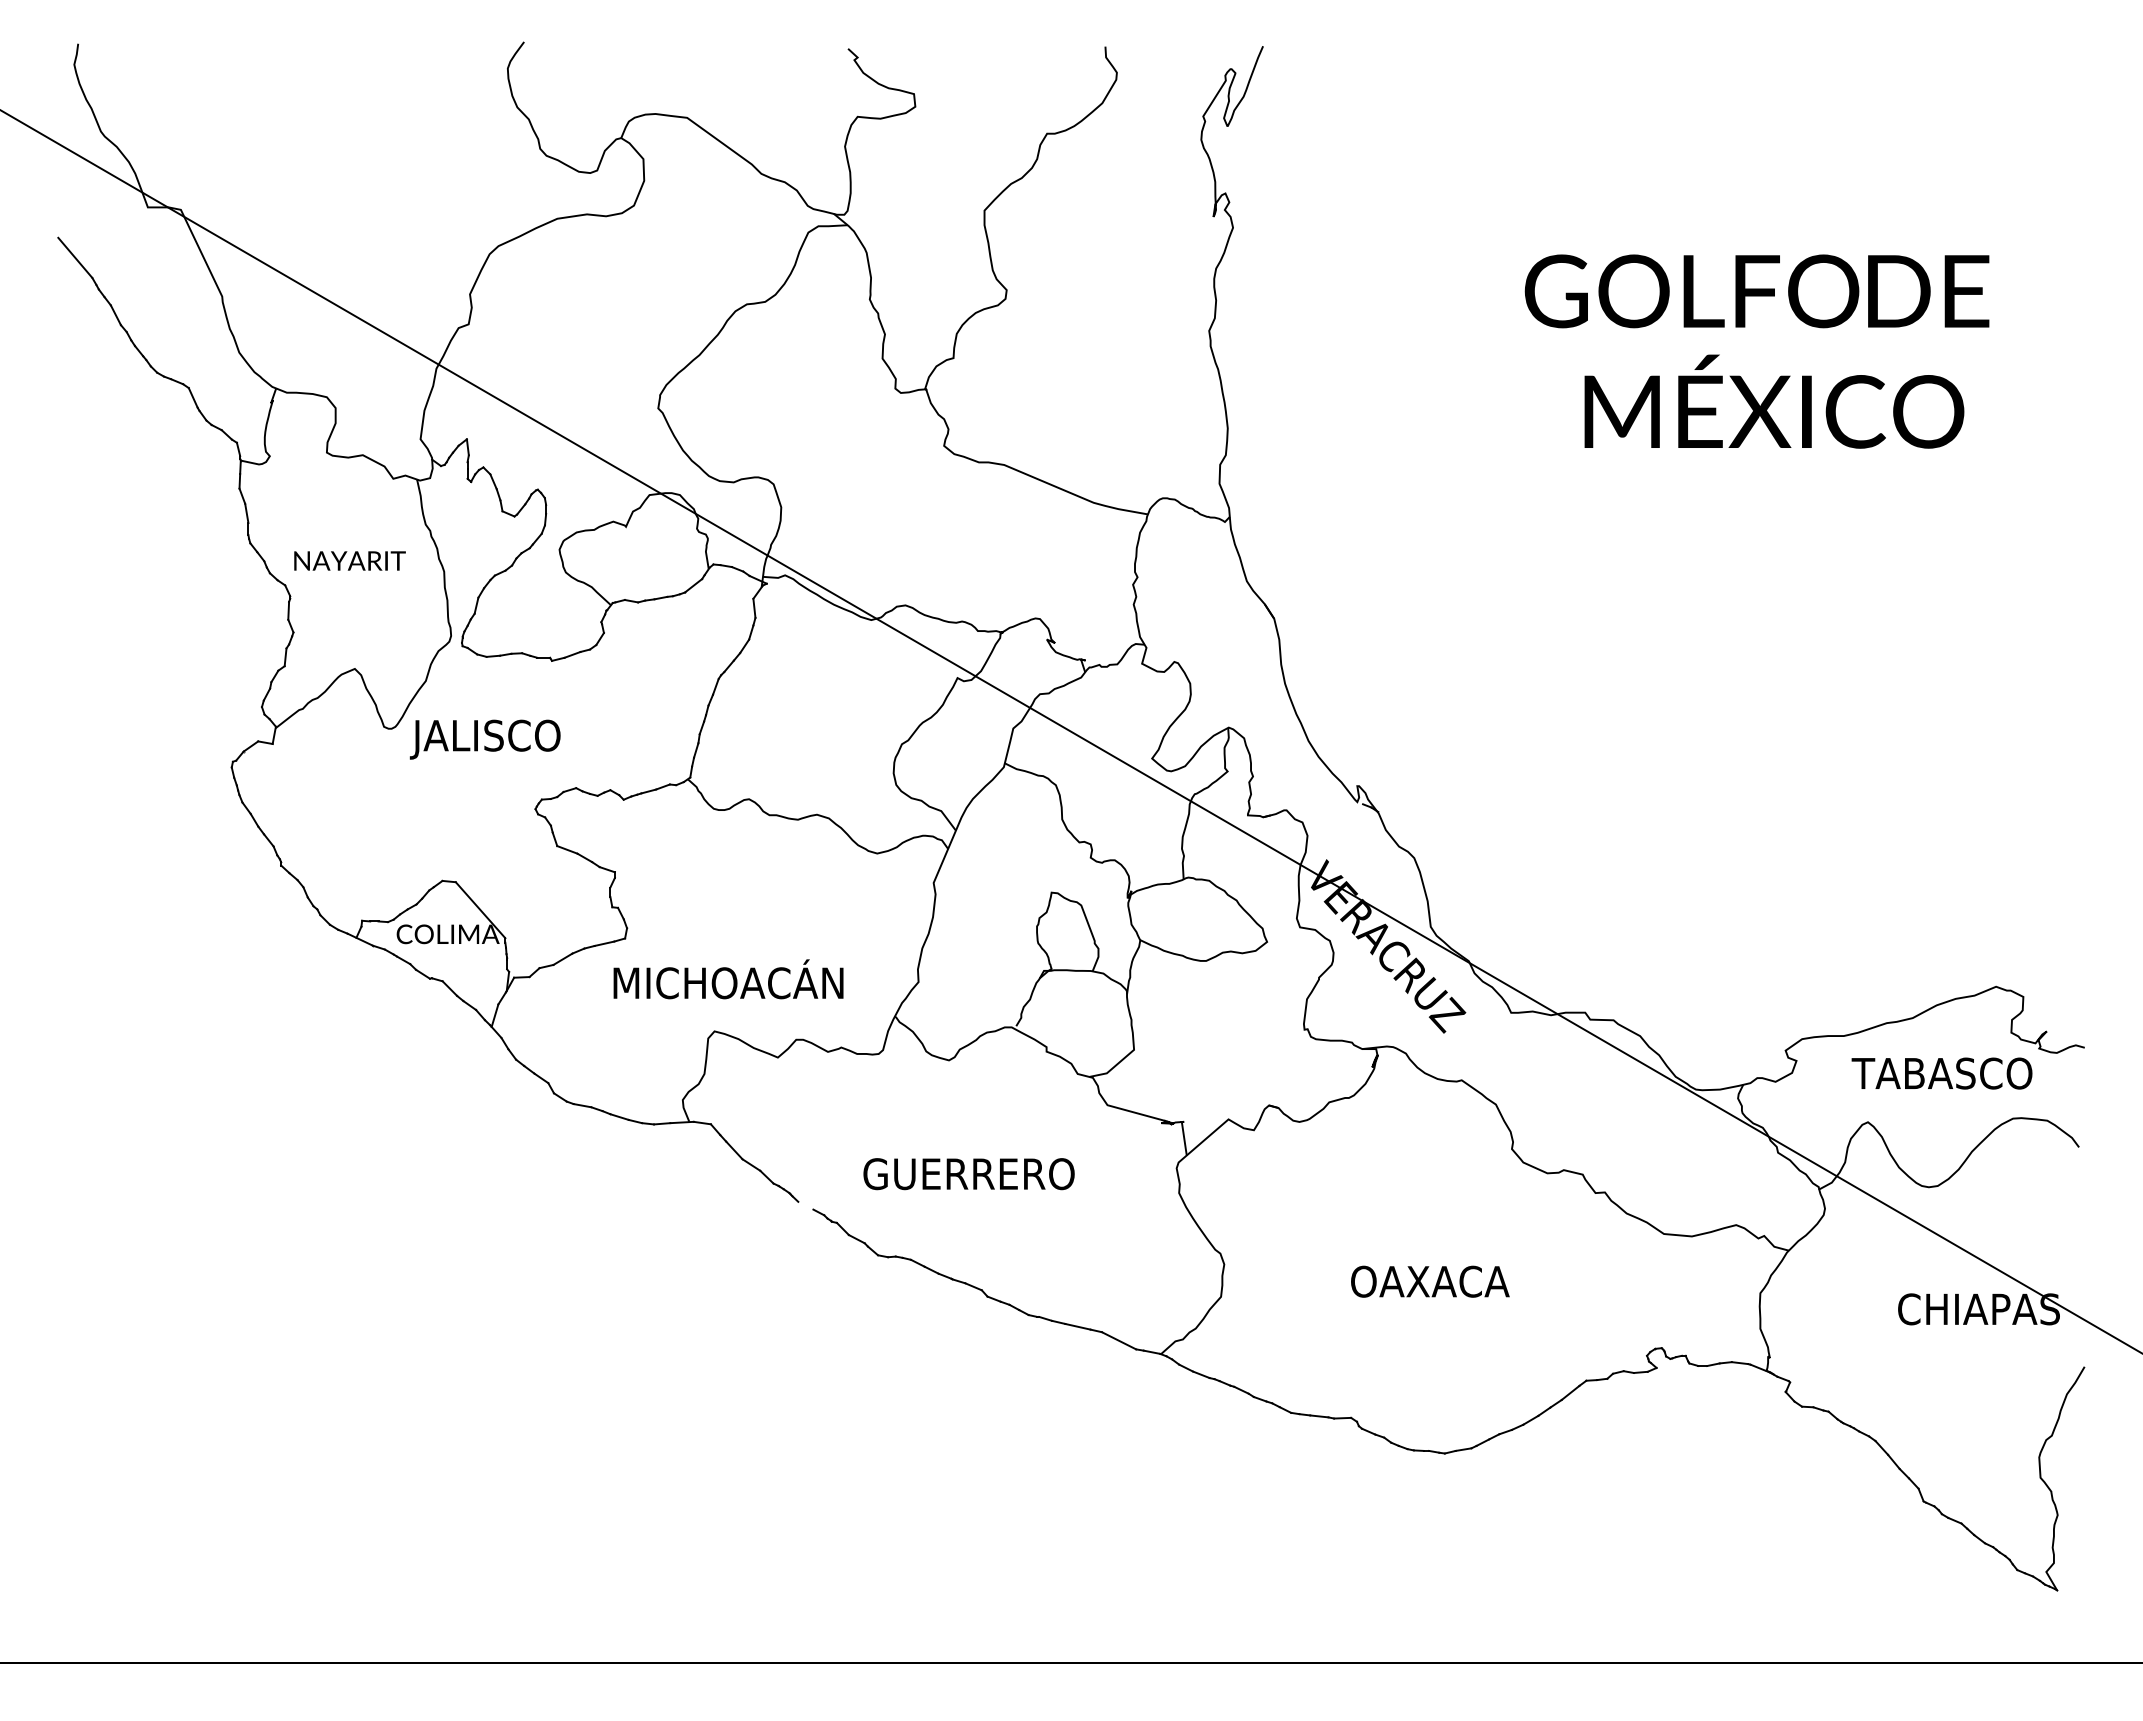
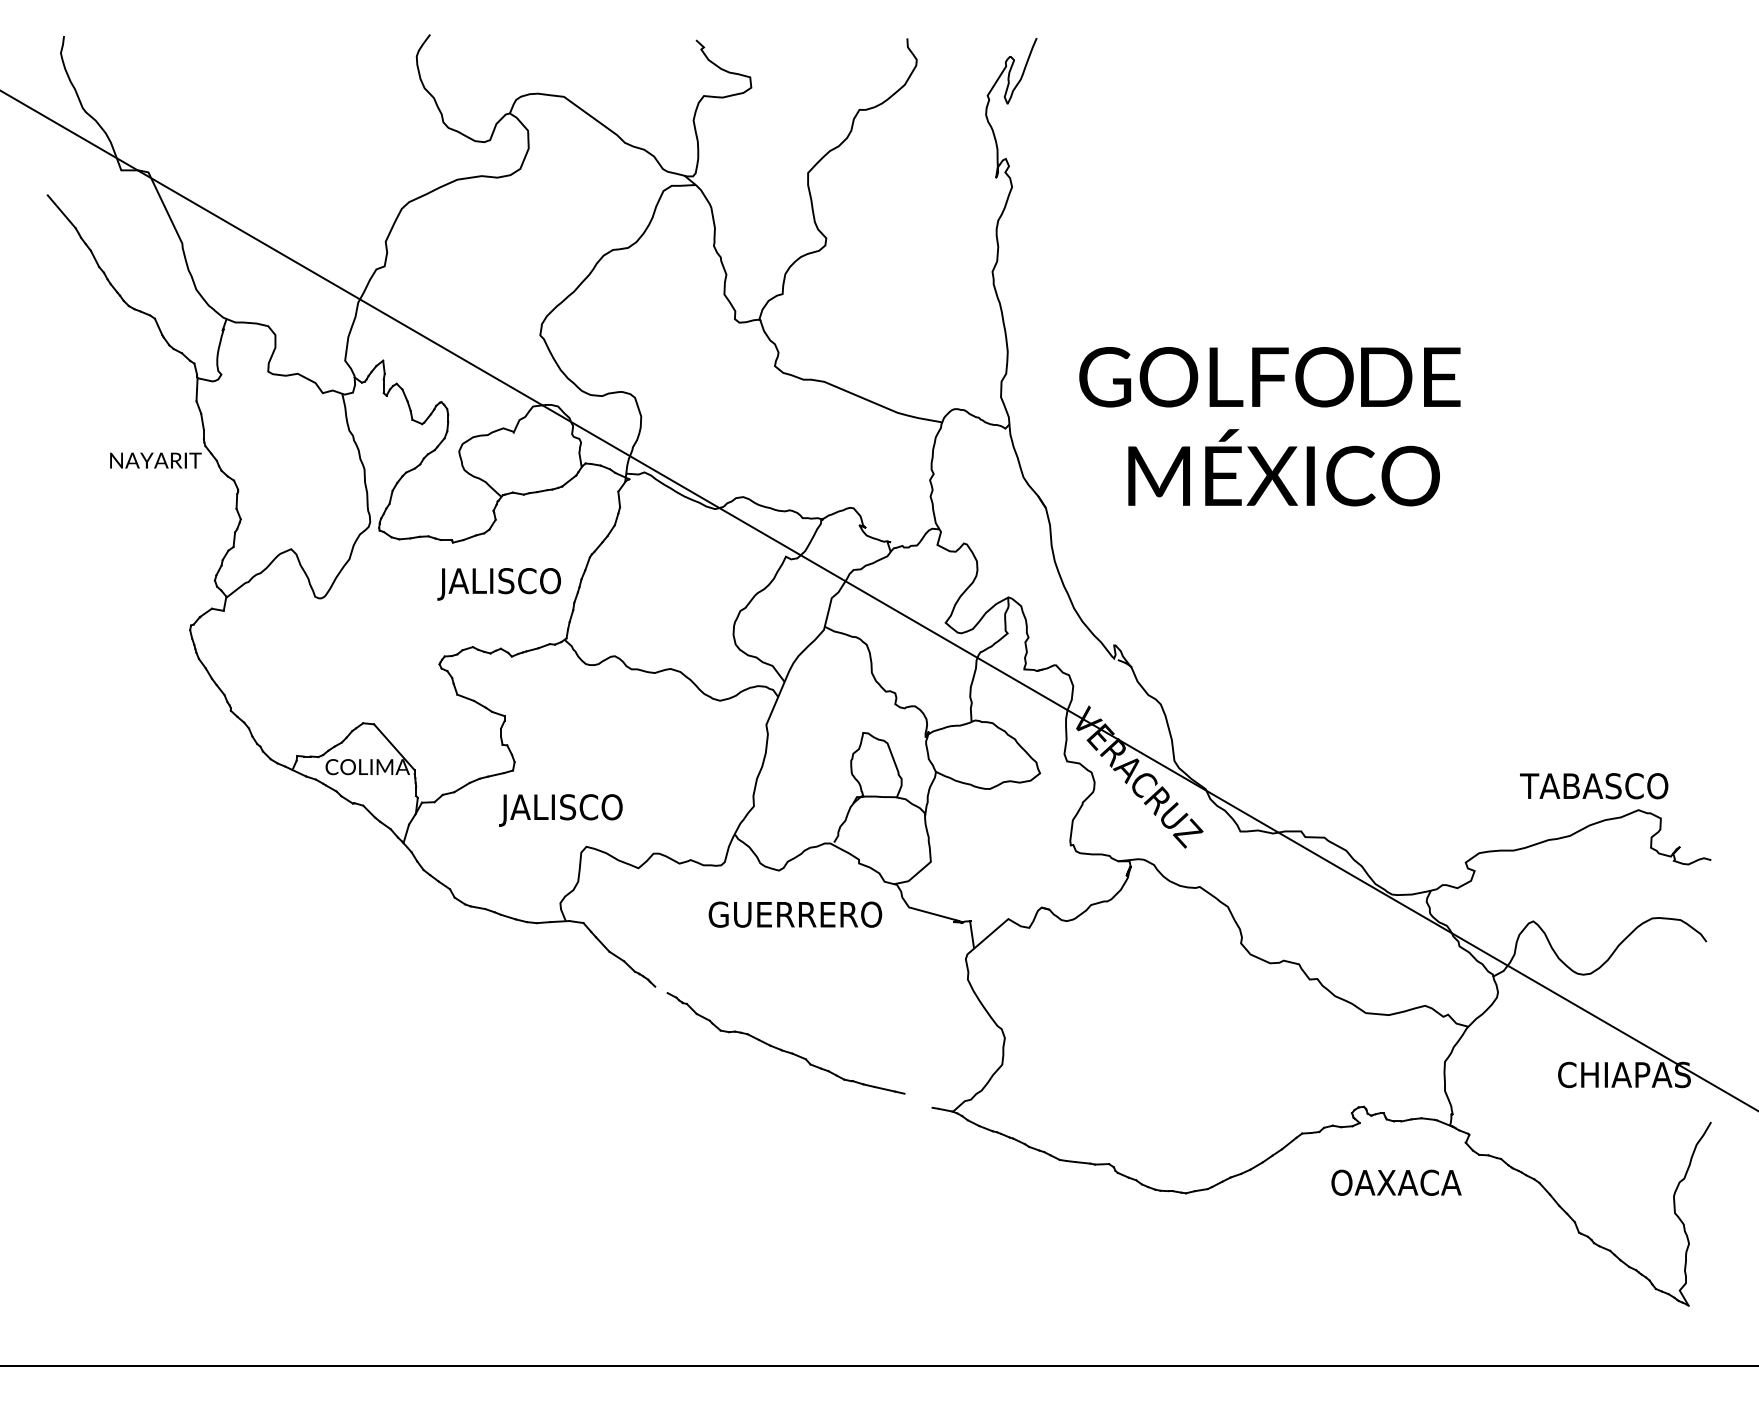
text: (1756, 351) -> (1269, 426), moved
text: (349, 560) -> (155, 460), moved
text: (484, 739) -> (498, 584), moved
text: (725, 983) -> (595, 807), MICHOACÁN -> JALISCO
text: (1941, 1073) -> (1593, 786), moved
text: (968, 1174) -> (794, 915), moved
text: (1430, 1281) -> (1396, 1182), moved
line: (1118, 1340) -> (918, 1100), removed

